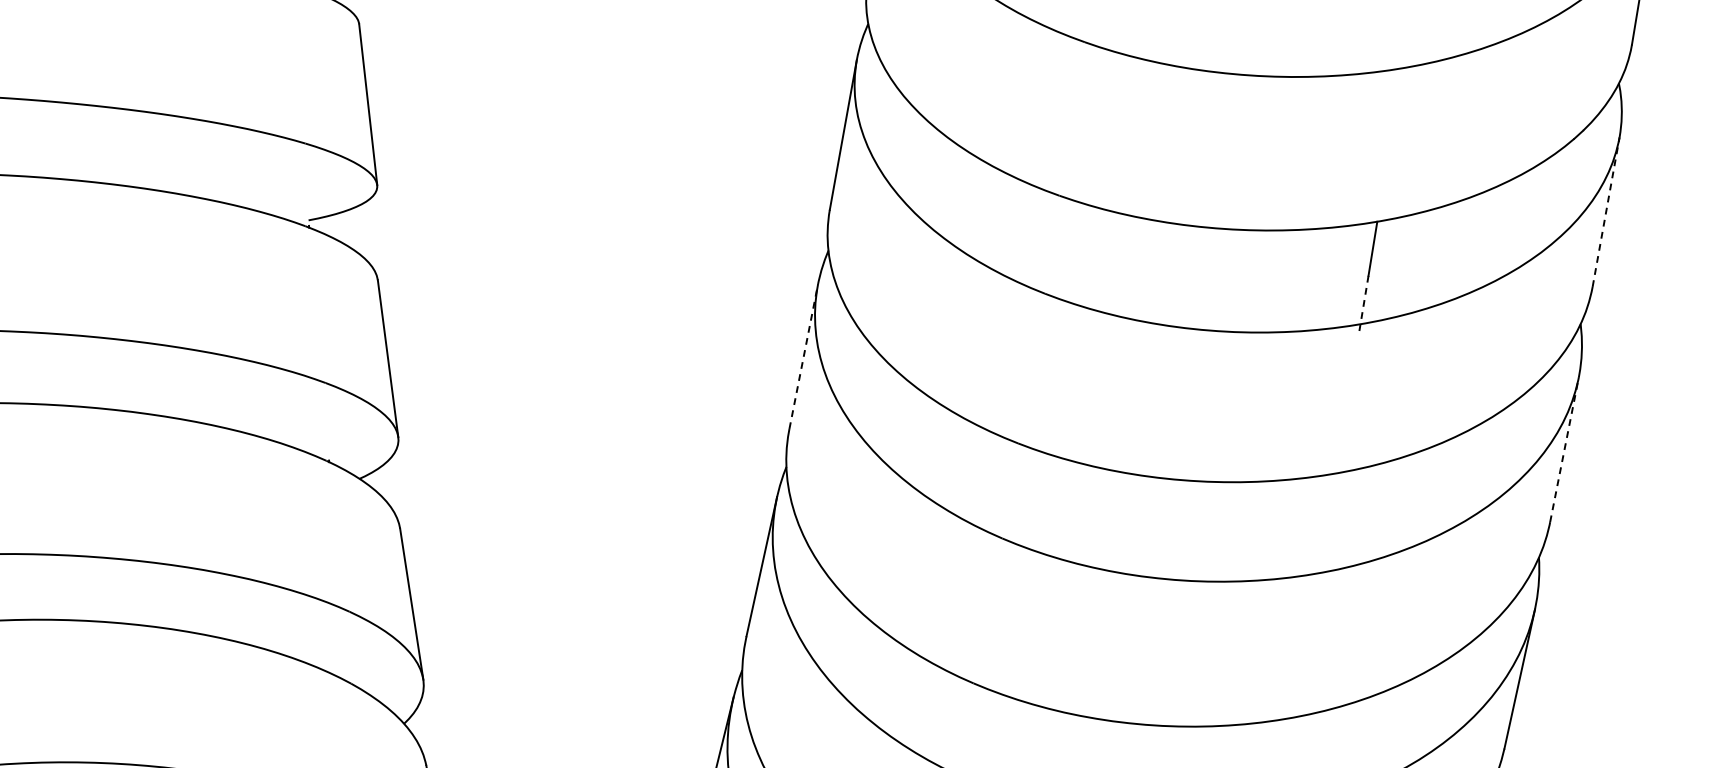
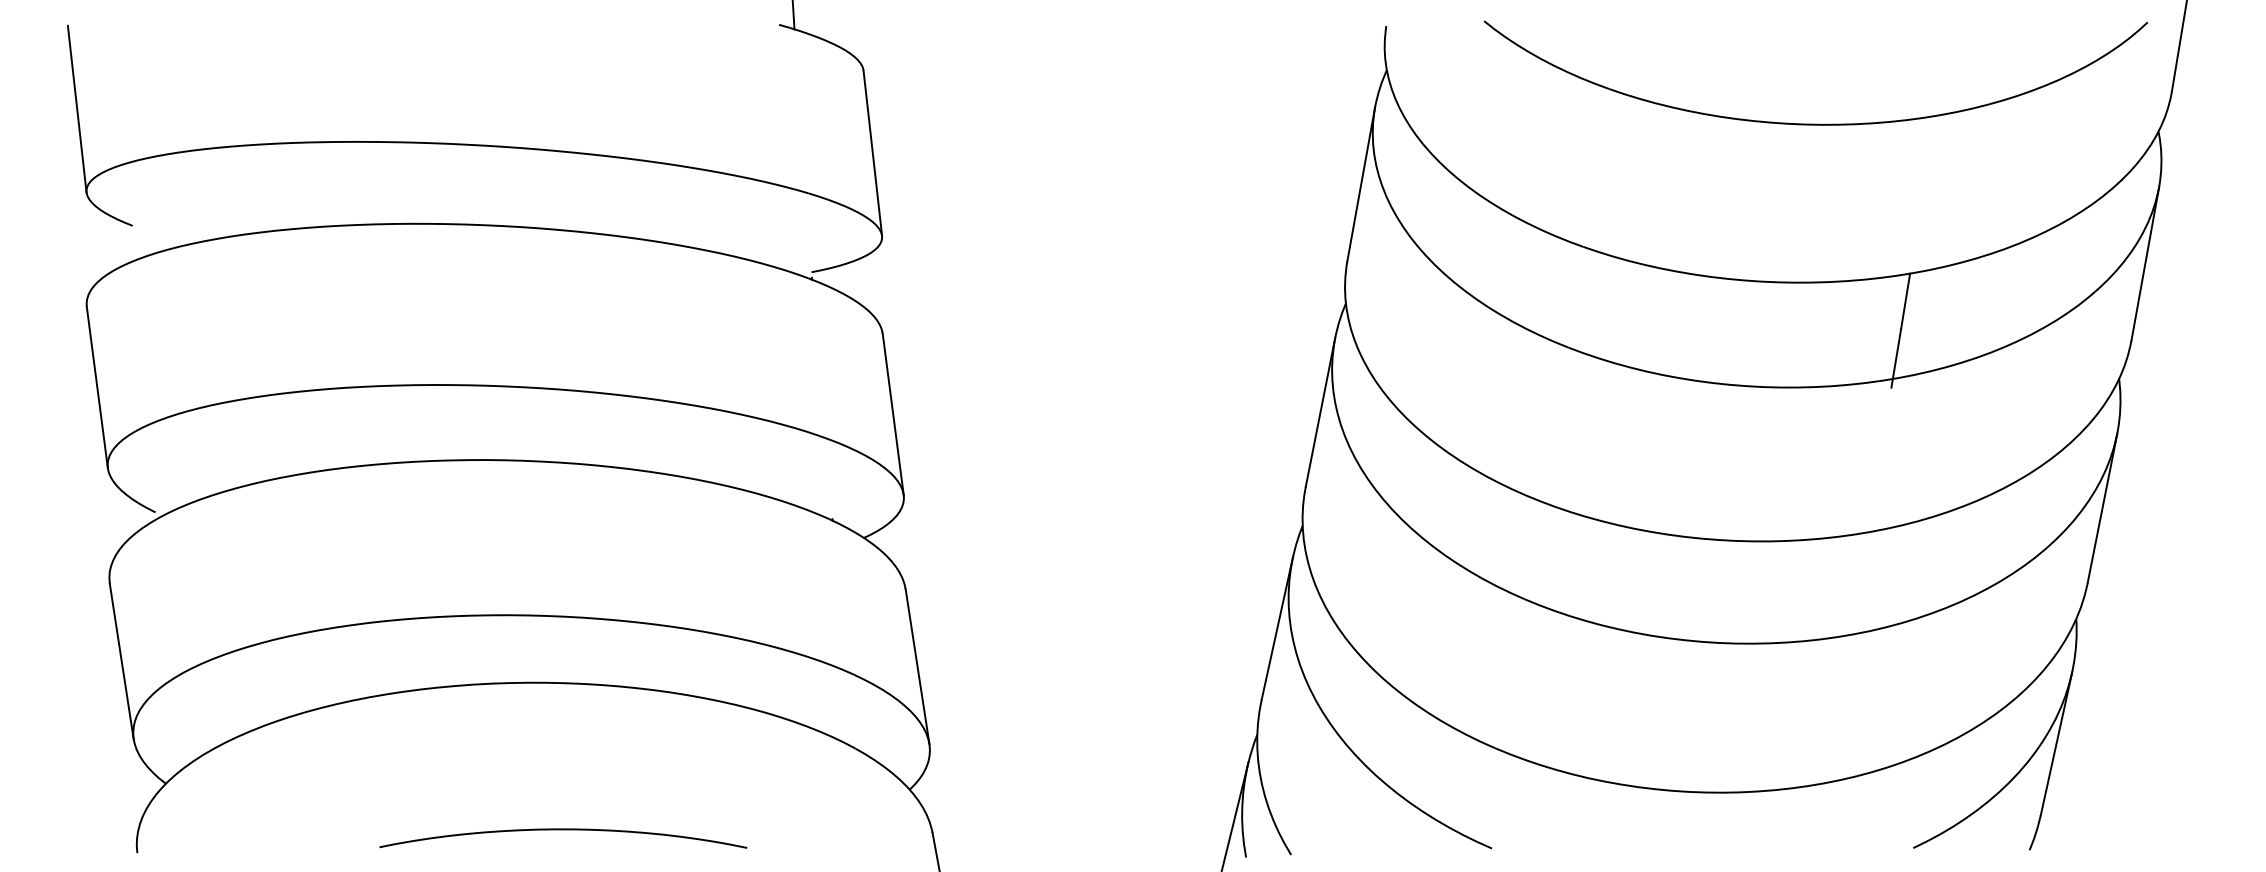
line: (1606, 211) -> (2145, 263), dashed -> solid
line: (1364, 304) -> (1896, 358), dashed -> solid
line: (803, 356) -> (1320, 412), dashed -> solid
line: (1564, 449) -> (2102, 507), dashed -> solid

